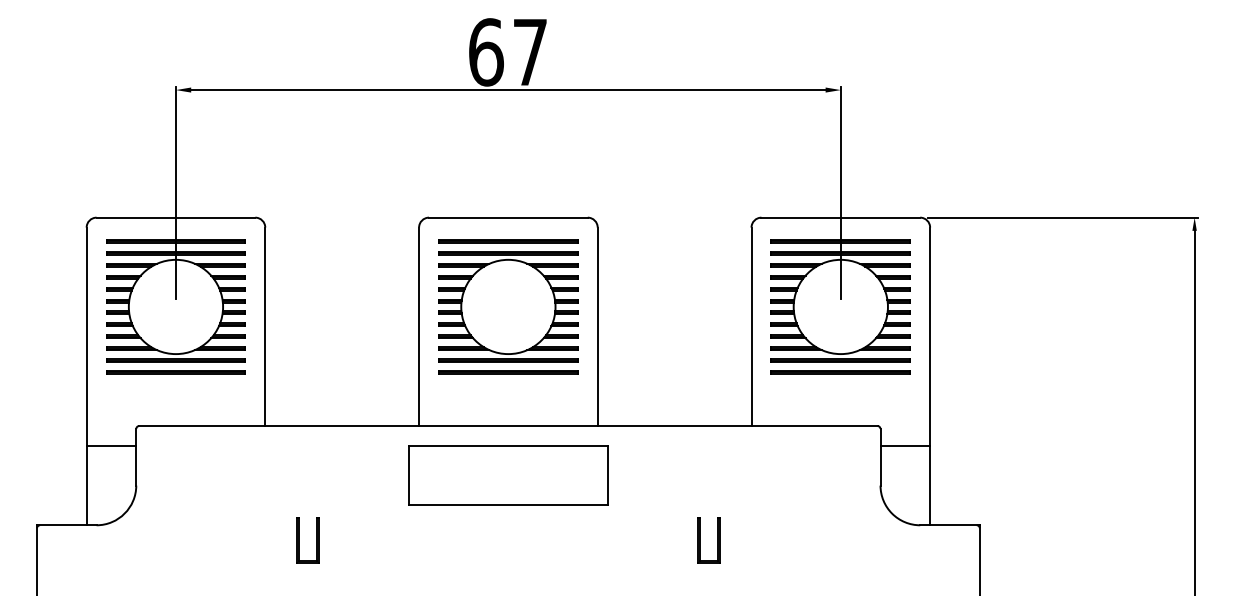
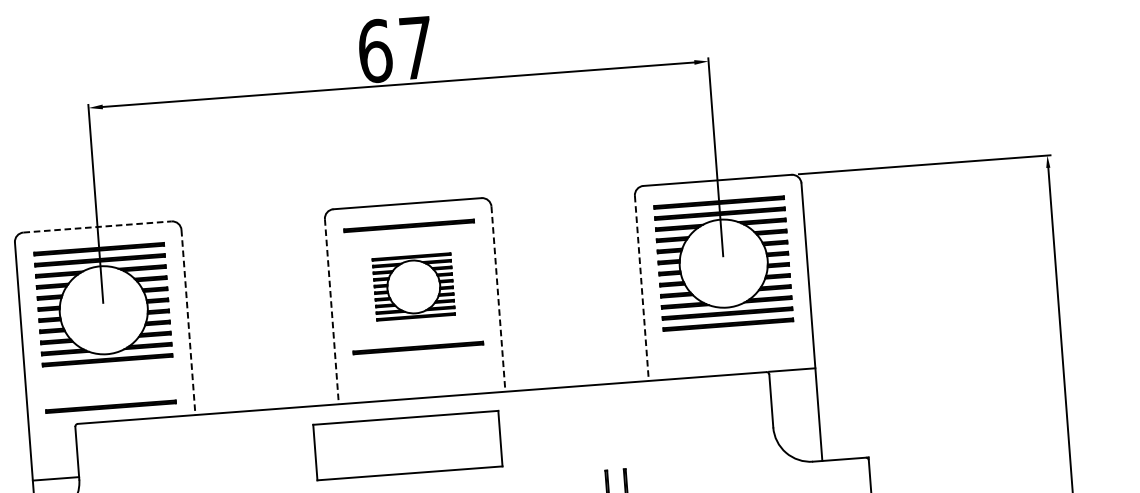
line: (176, 217) -> (98, 226), solid -> dashed
part: (508, 306) -> (413, 286), size x0.6
line: (265, 327) -> (188, 323), solid -> dashed
line: (419, 327) -> (332, 312), solid -> dashed
line: (597, 327) -> (498, 299), solid -> dashed
line: (751, 327) -> (641, 289), solid -> dashed
line: (175, 372) -> (110, 406), moved
line: (111, 445) -> (55, 478), moved
line: (905, 445) -> (792, 369), moved
part: (508, 475) -> (407, 445), moved

